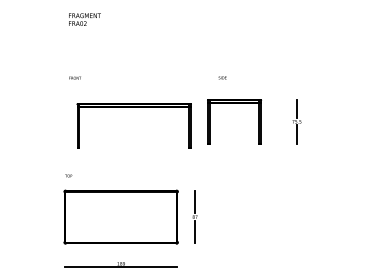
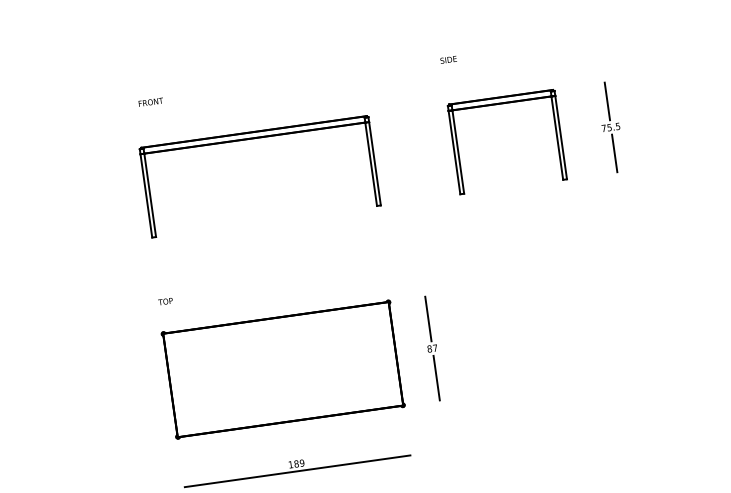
part: (234, 103) -> (501, 105), moved
part: (133, 107) -> (253, 139), moved

